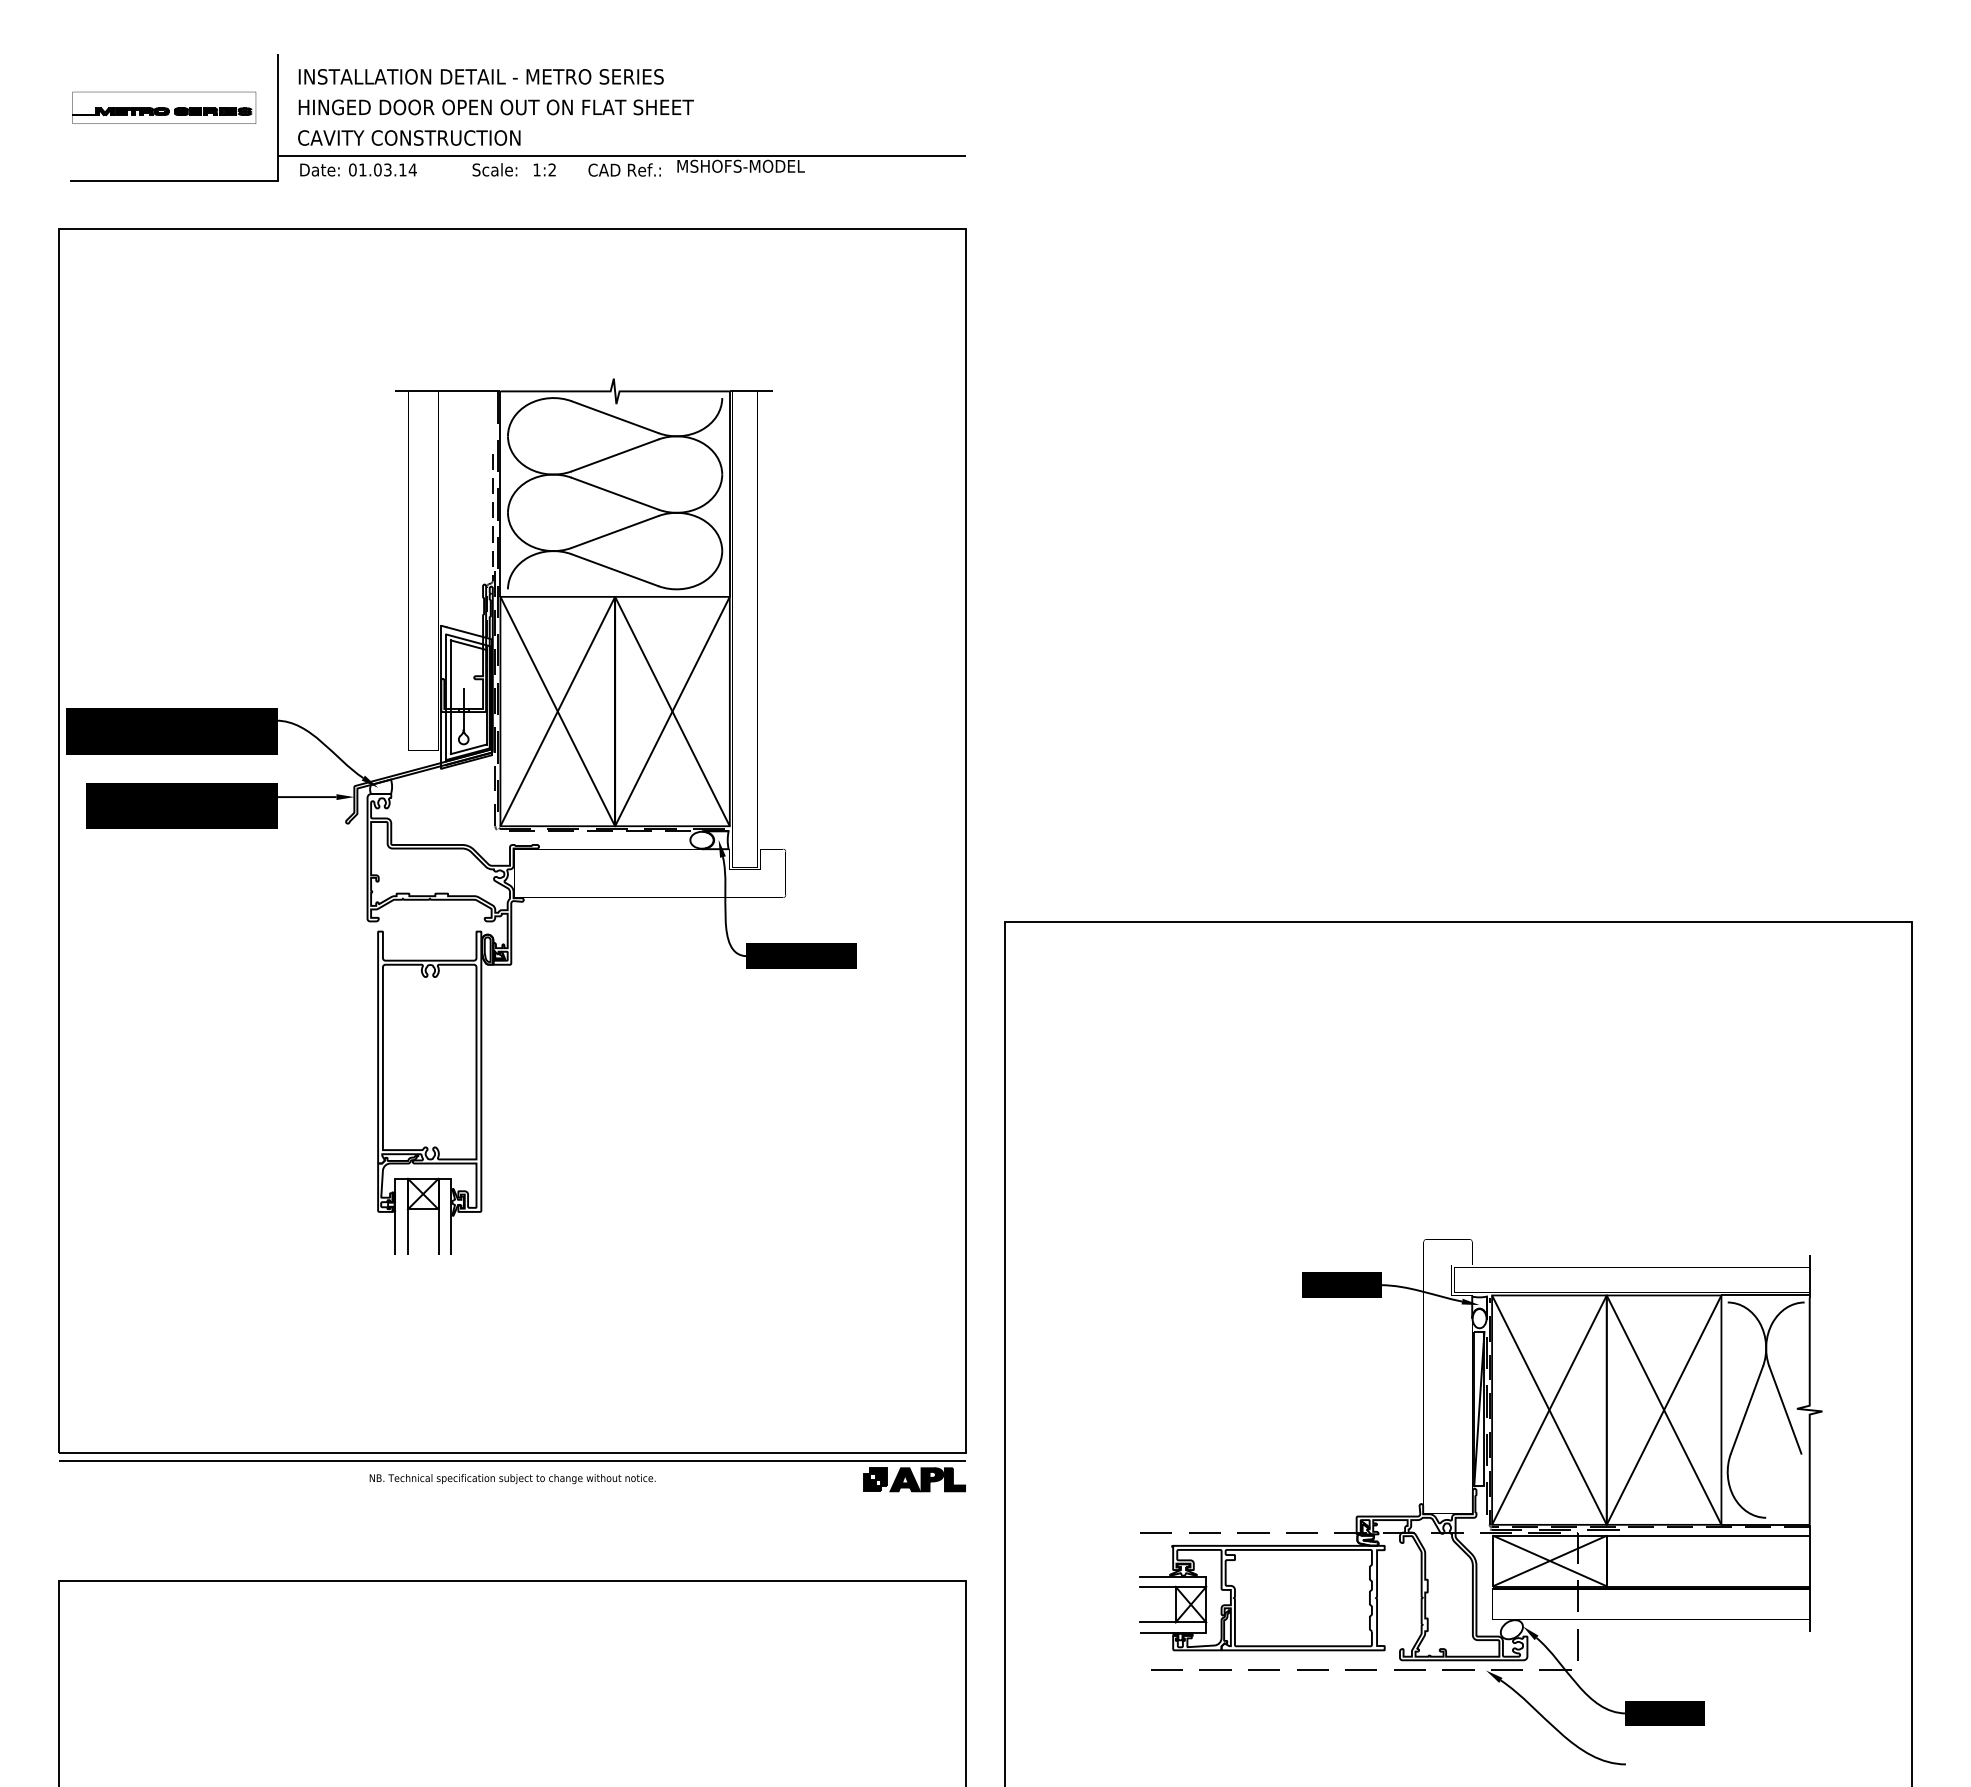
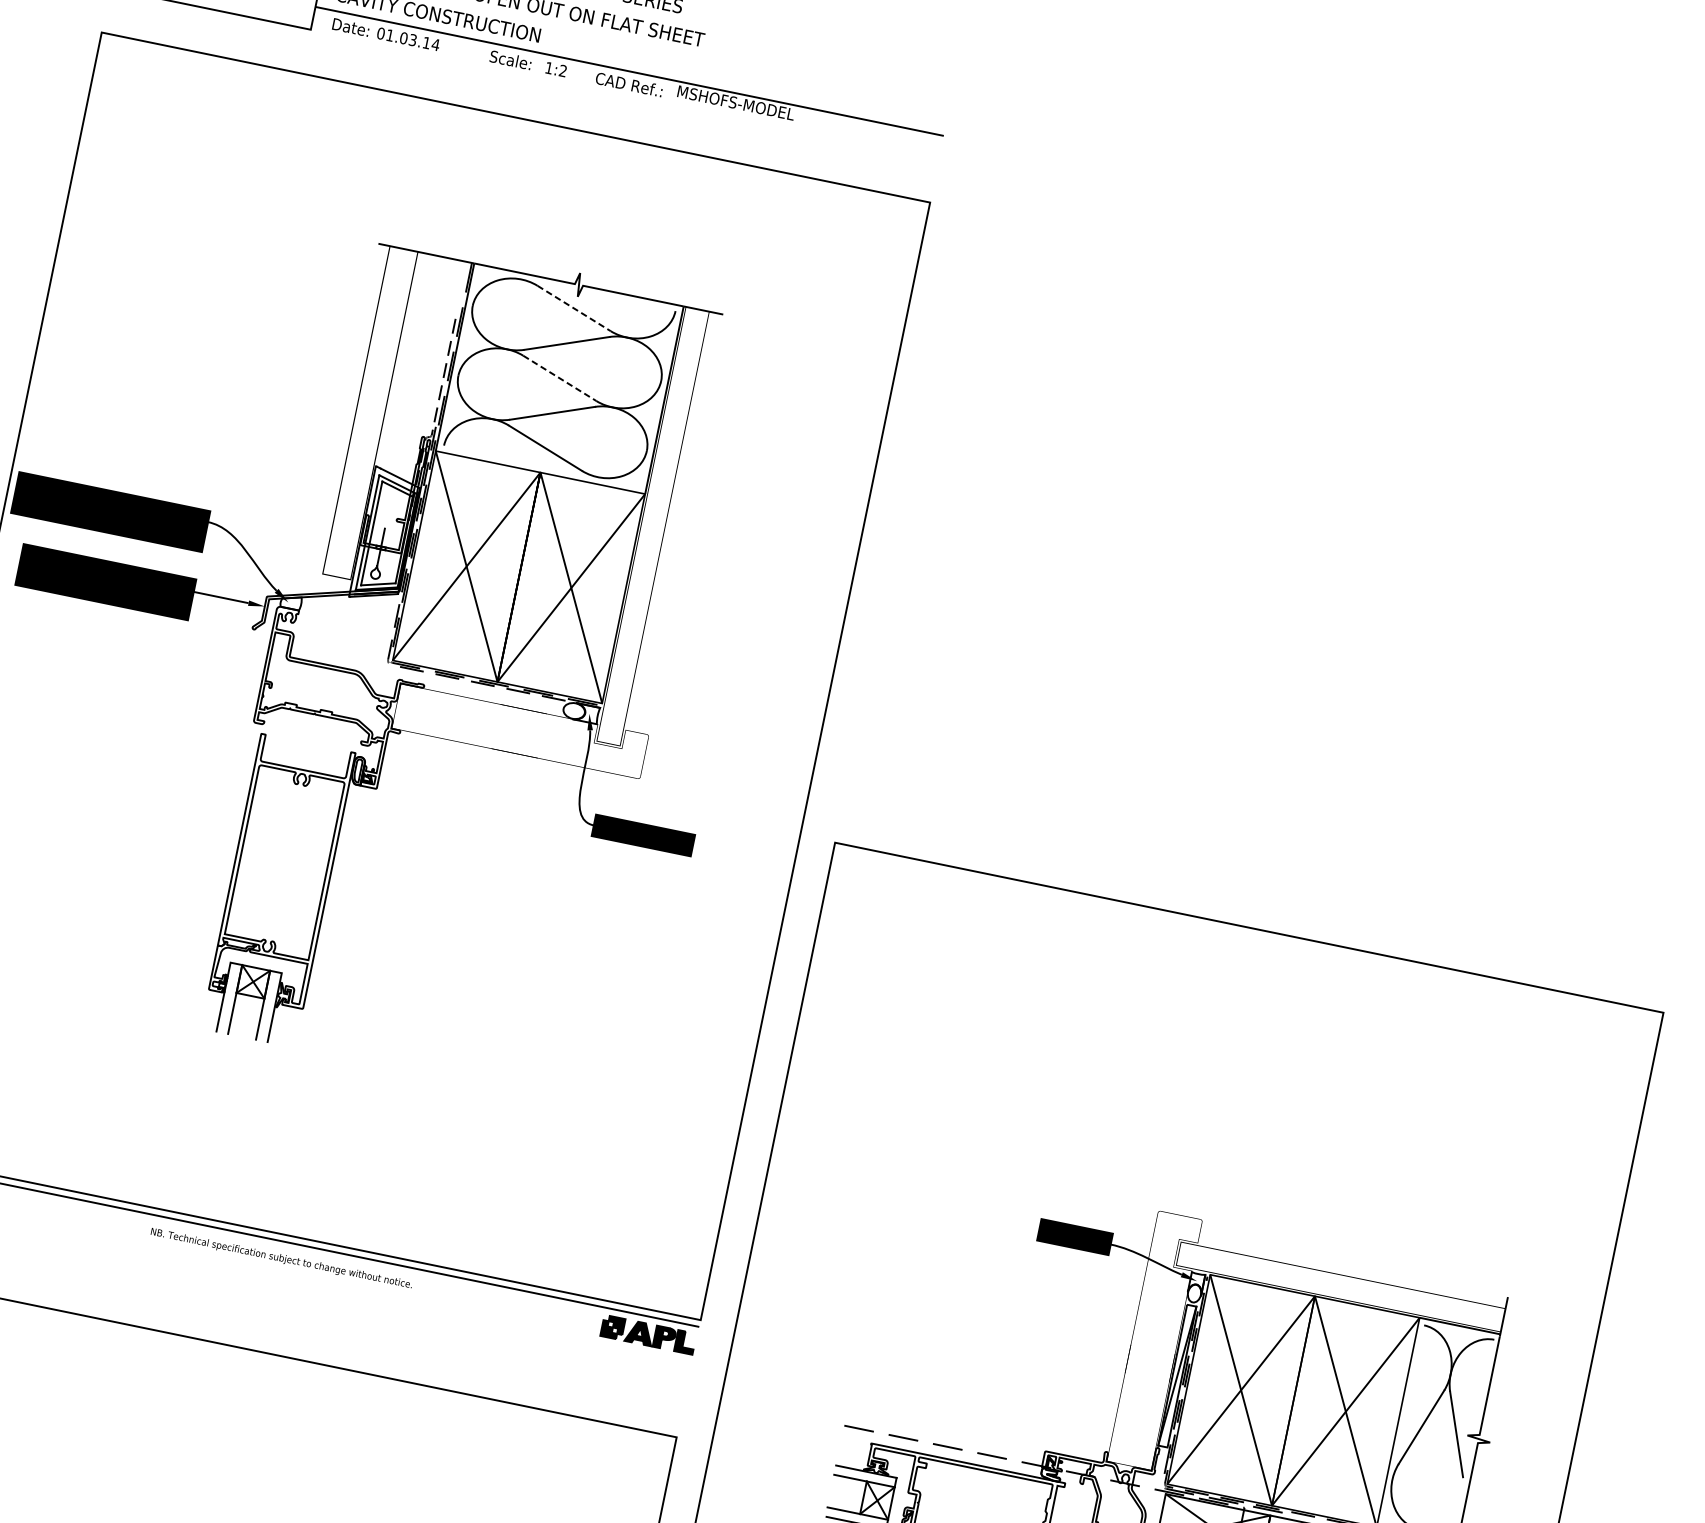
line: (615, 417) -> (574, 308), solid -> dashed
line: (615, 493) -> (560, 378), solid -> dashed

